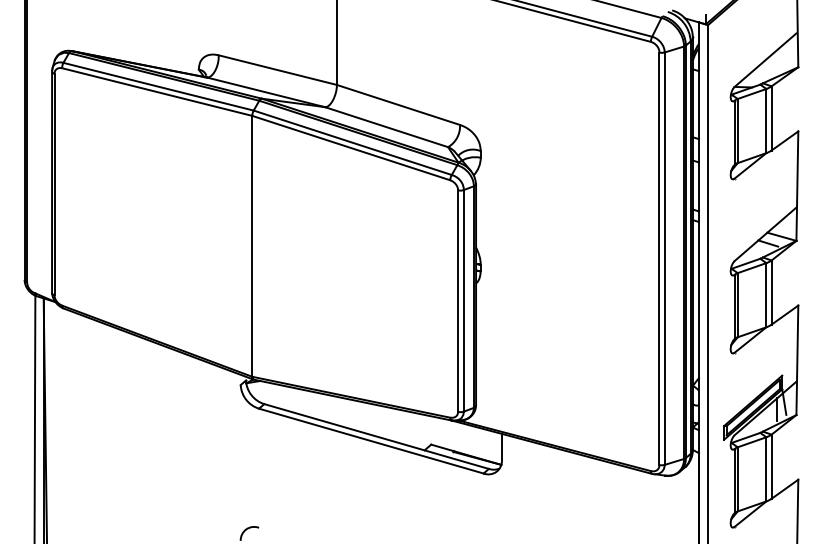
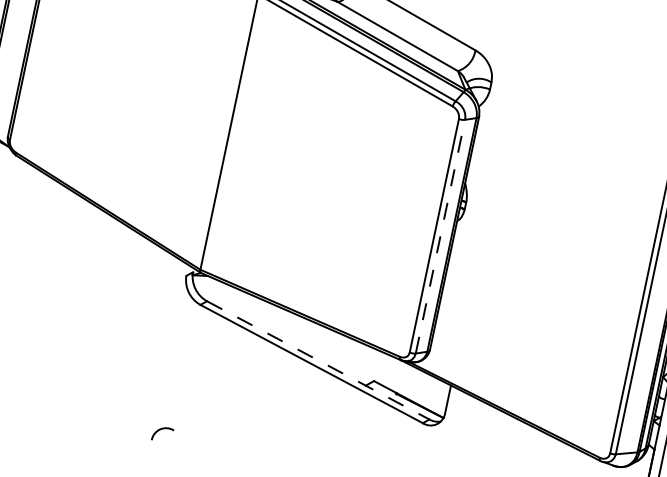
line: (463, 300) -> (440, 236), solid -> dashed
line: (376, 436) -> (318, 360), solid -> dashed

